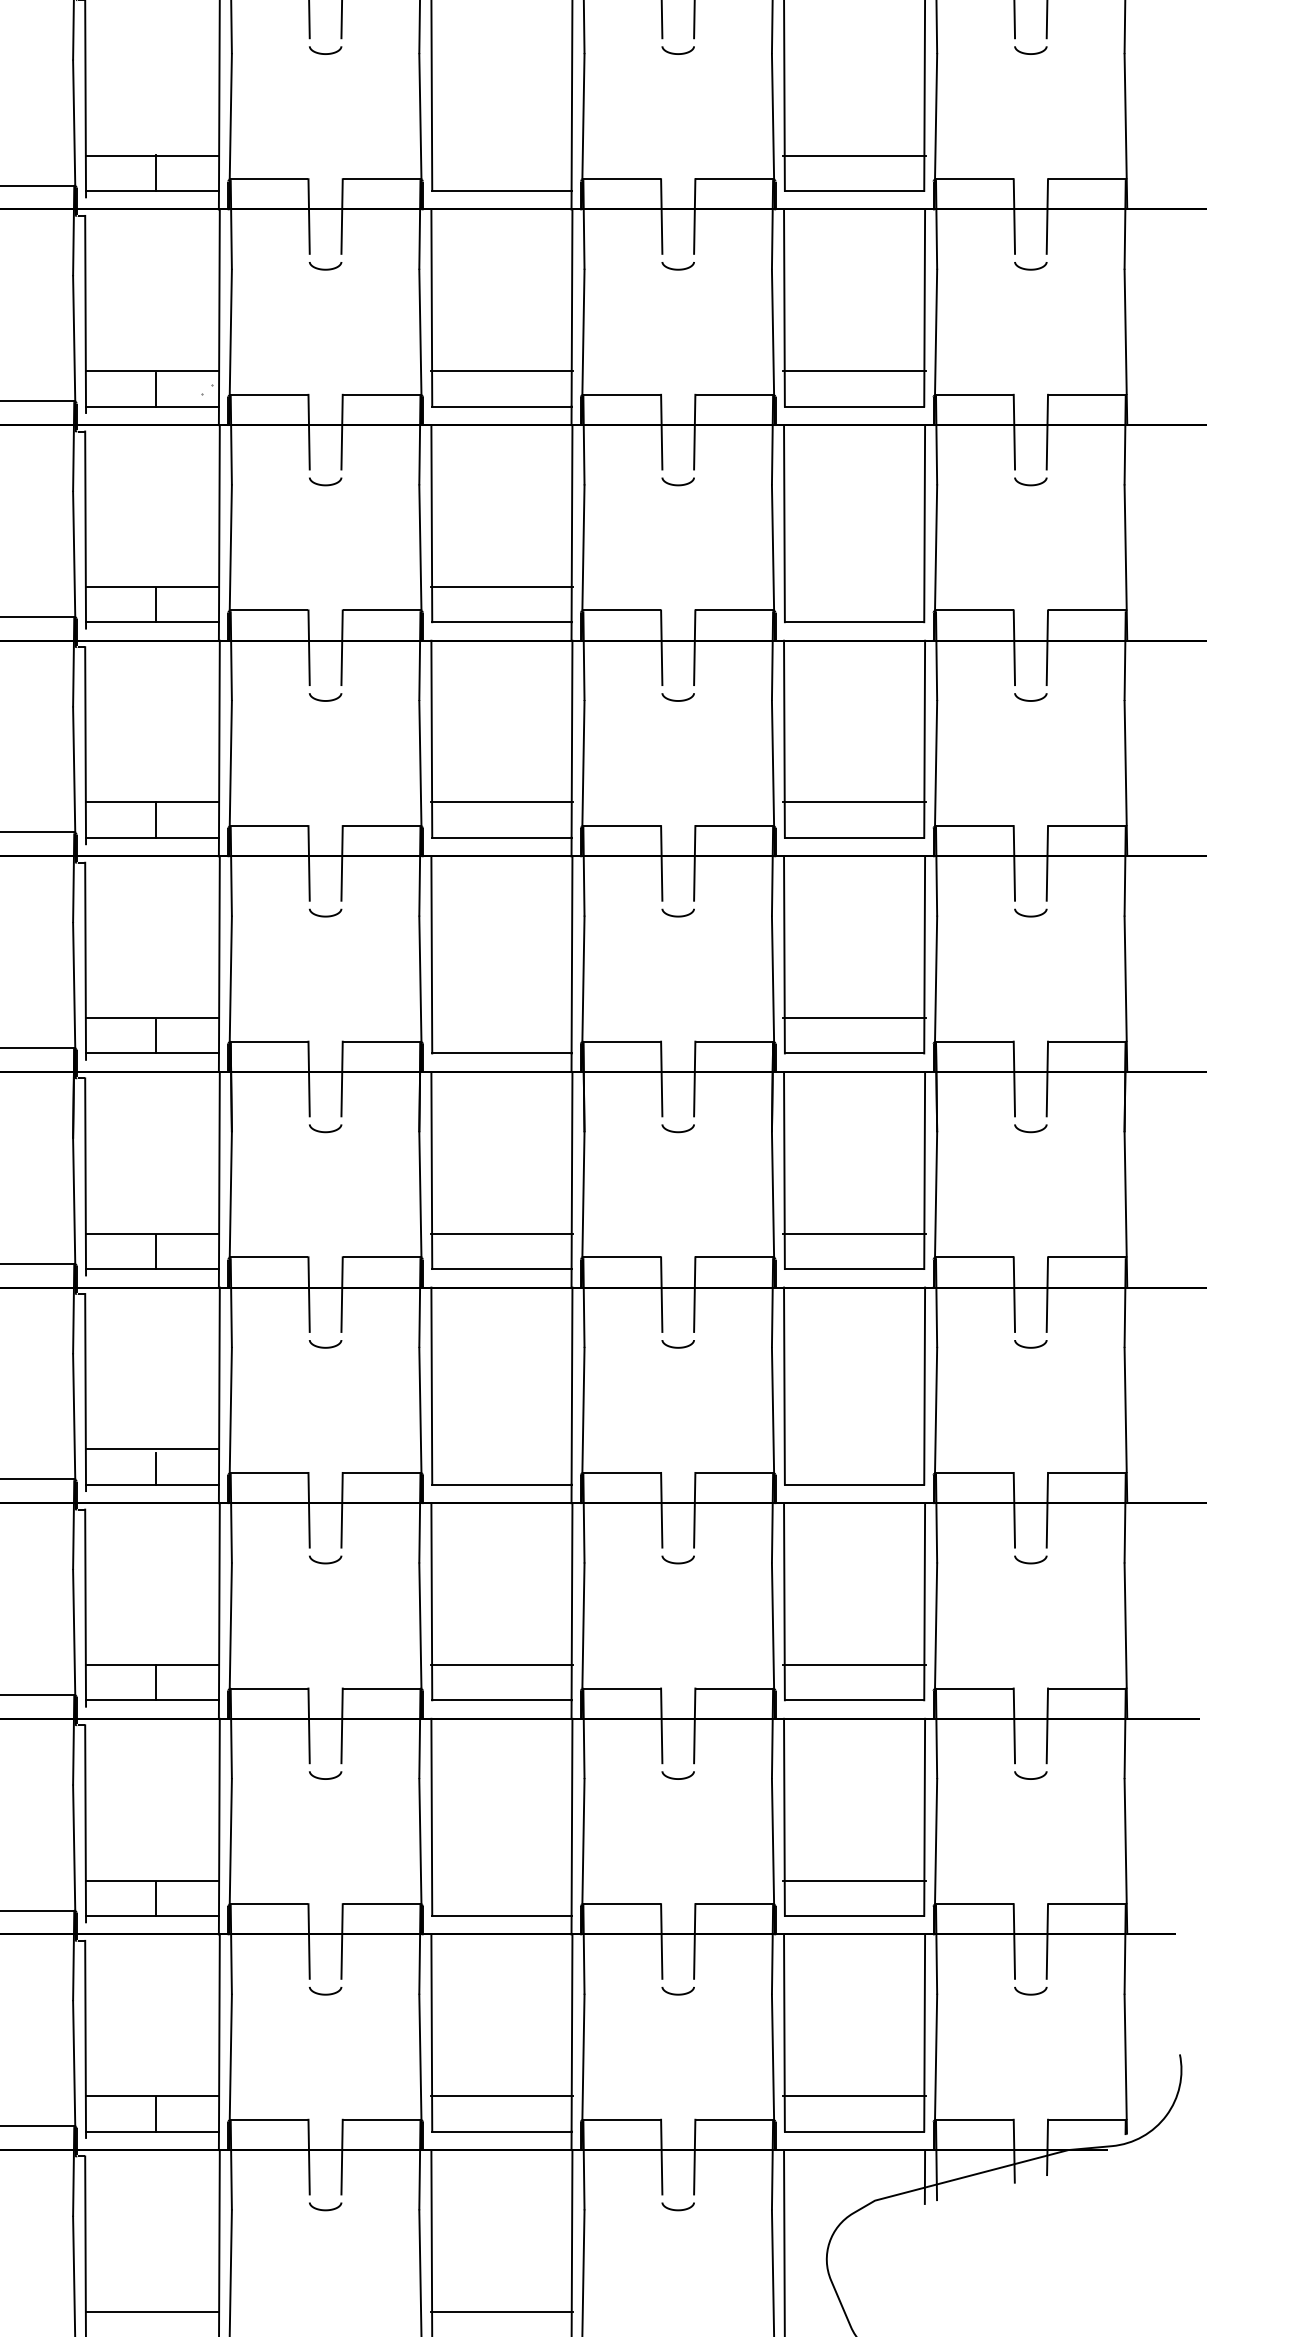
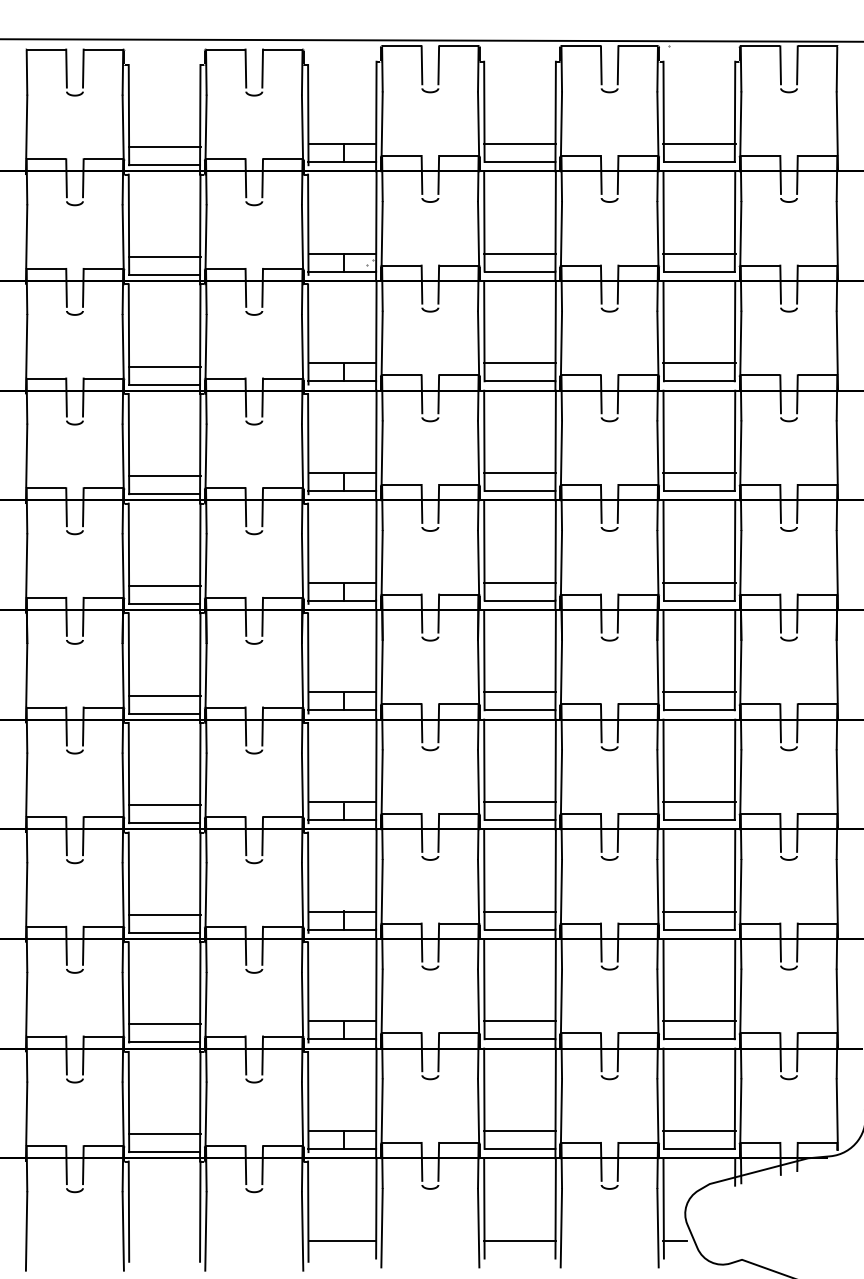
line: (502, 154) -> (520, 143), added
line: (854, 587) -> (699, 363), added
line: (502, 1017) -> (520, 582), added
line: (502, 1448) -> (520, 801), added
line: (854, 1448) -> (699, 801), added
line: (502, 1881) -> (520, 1021), added
line: (807, 2311) -> (675, 1240), added

